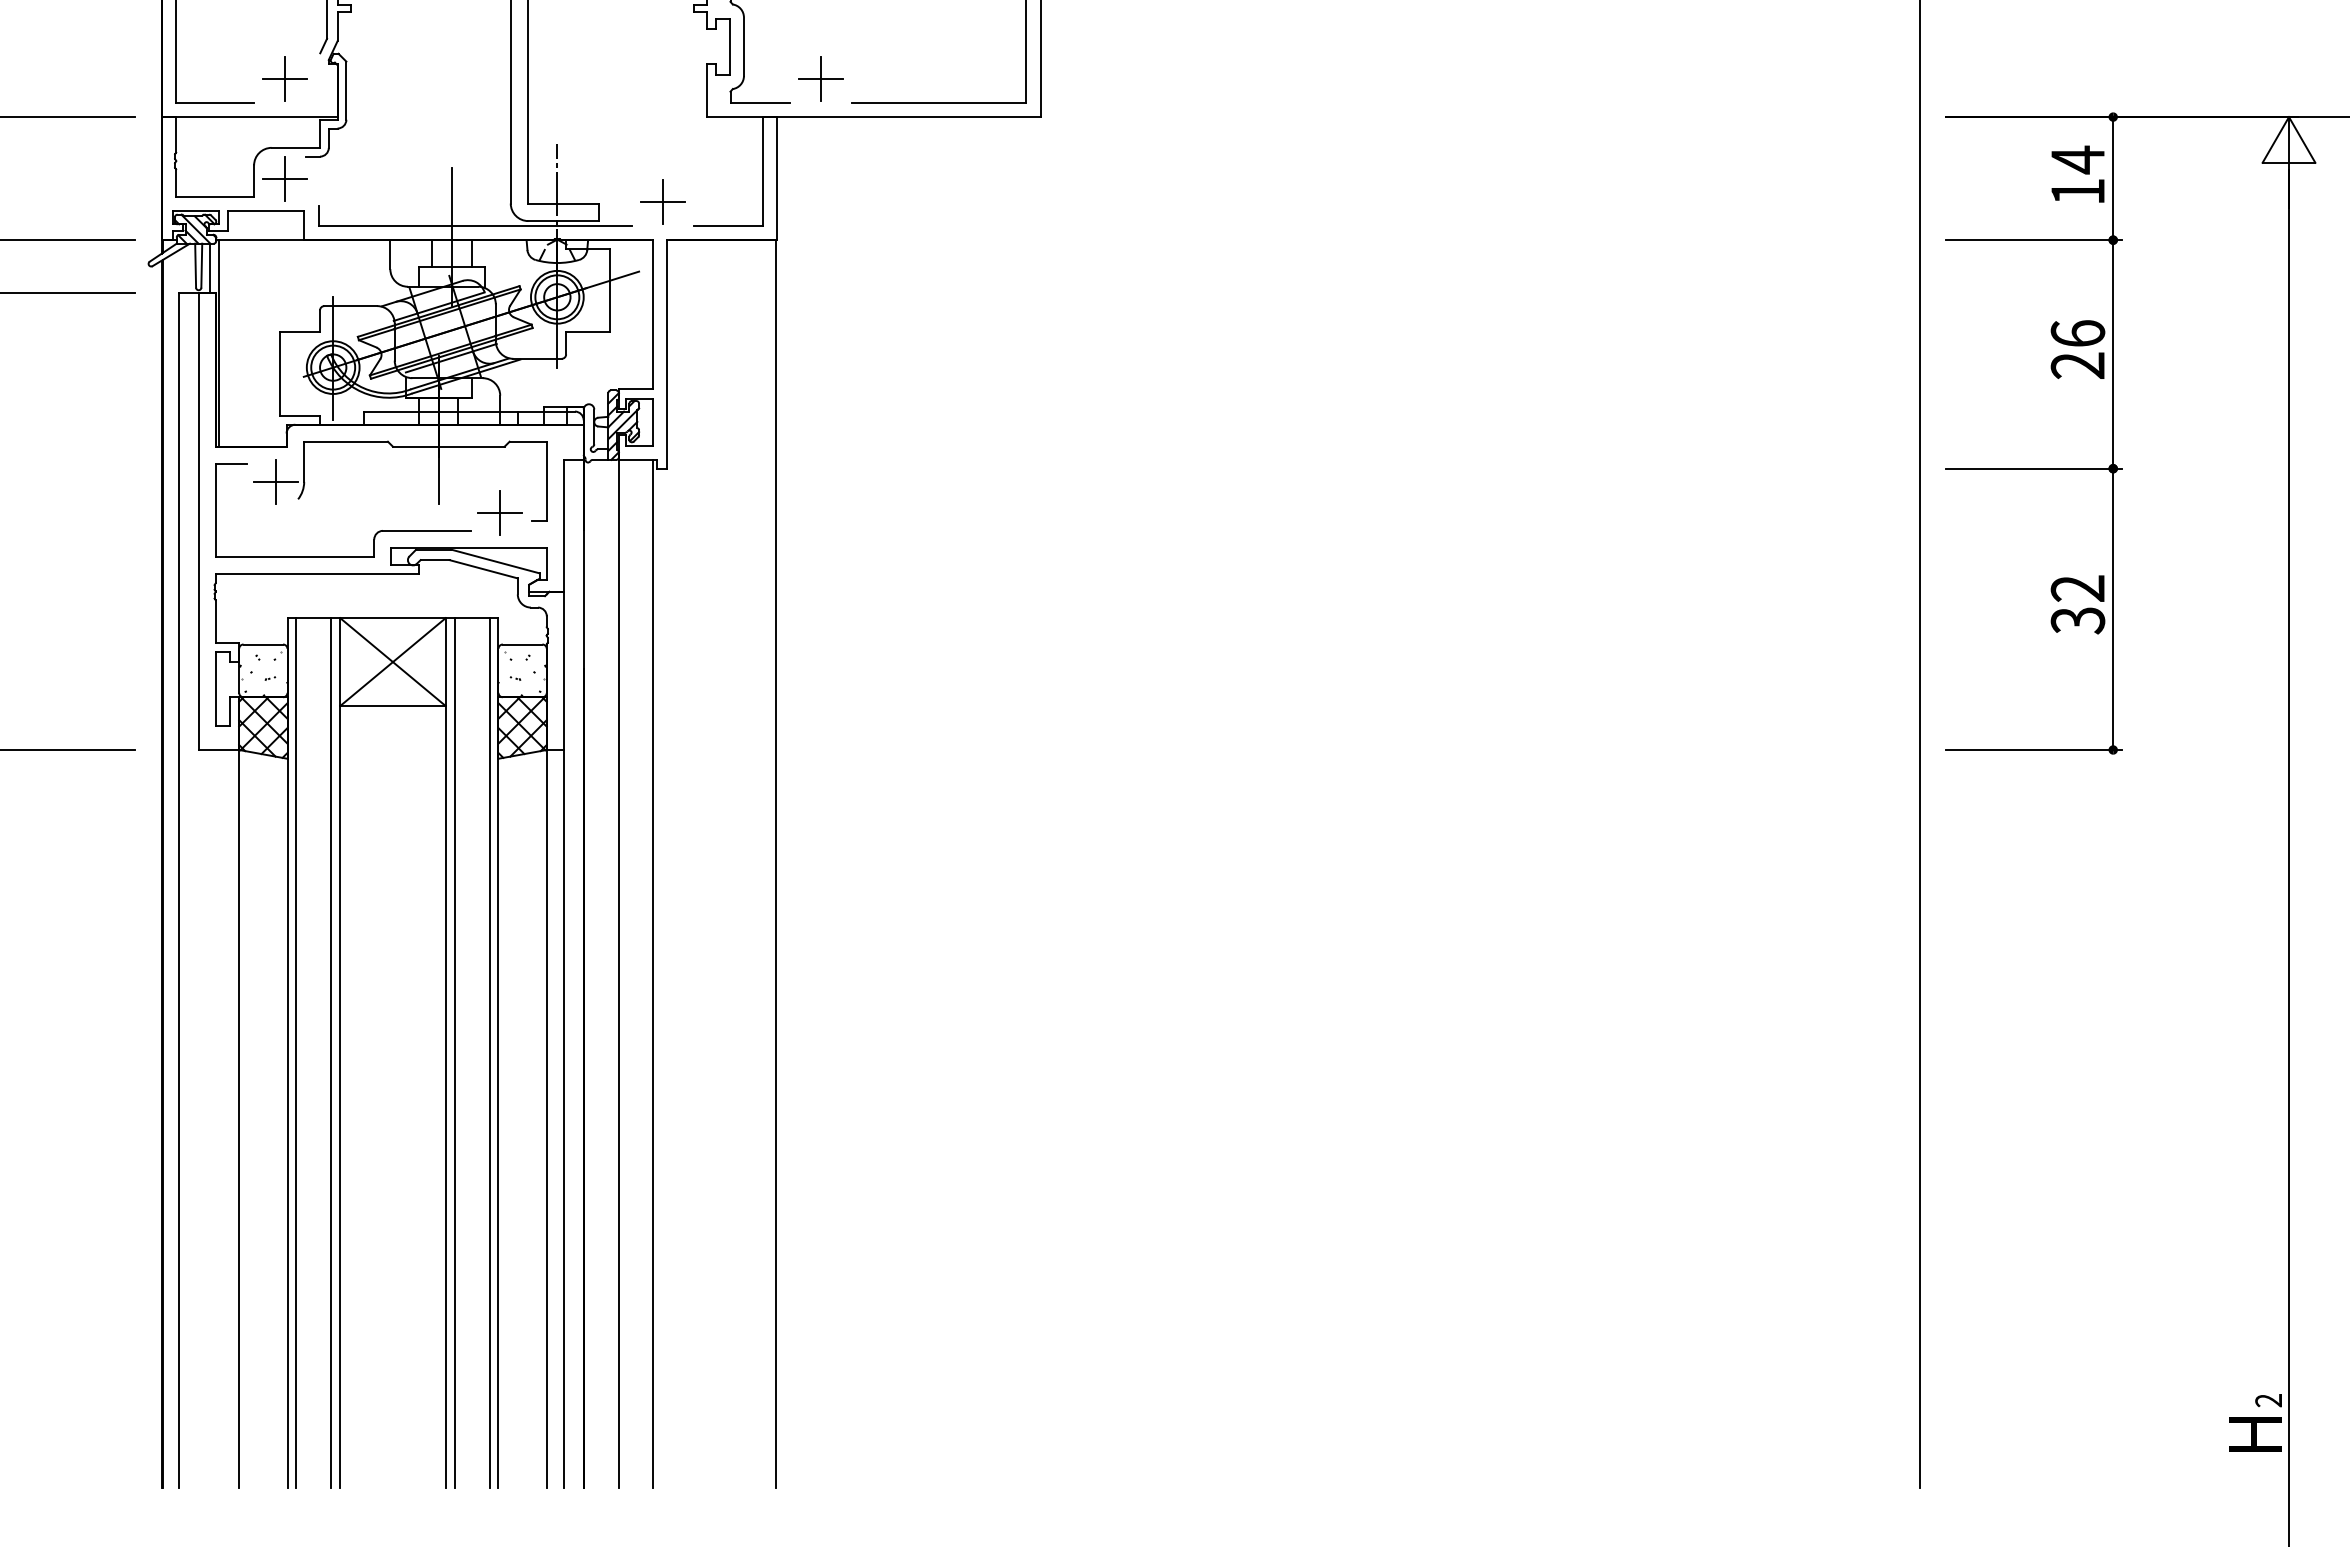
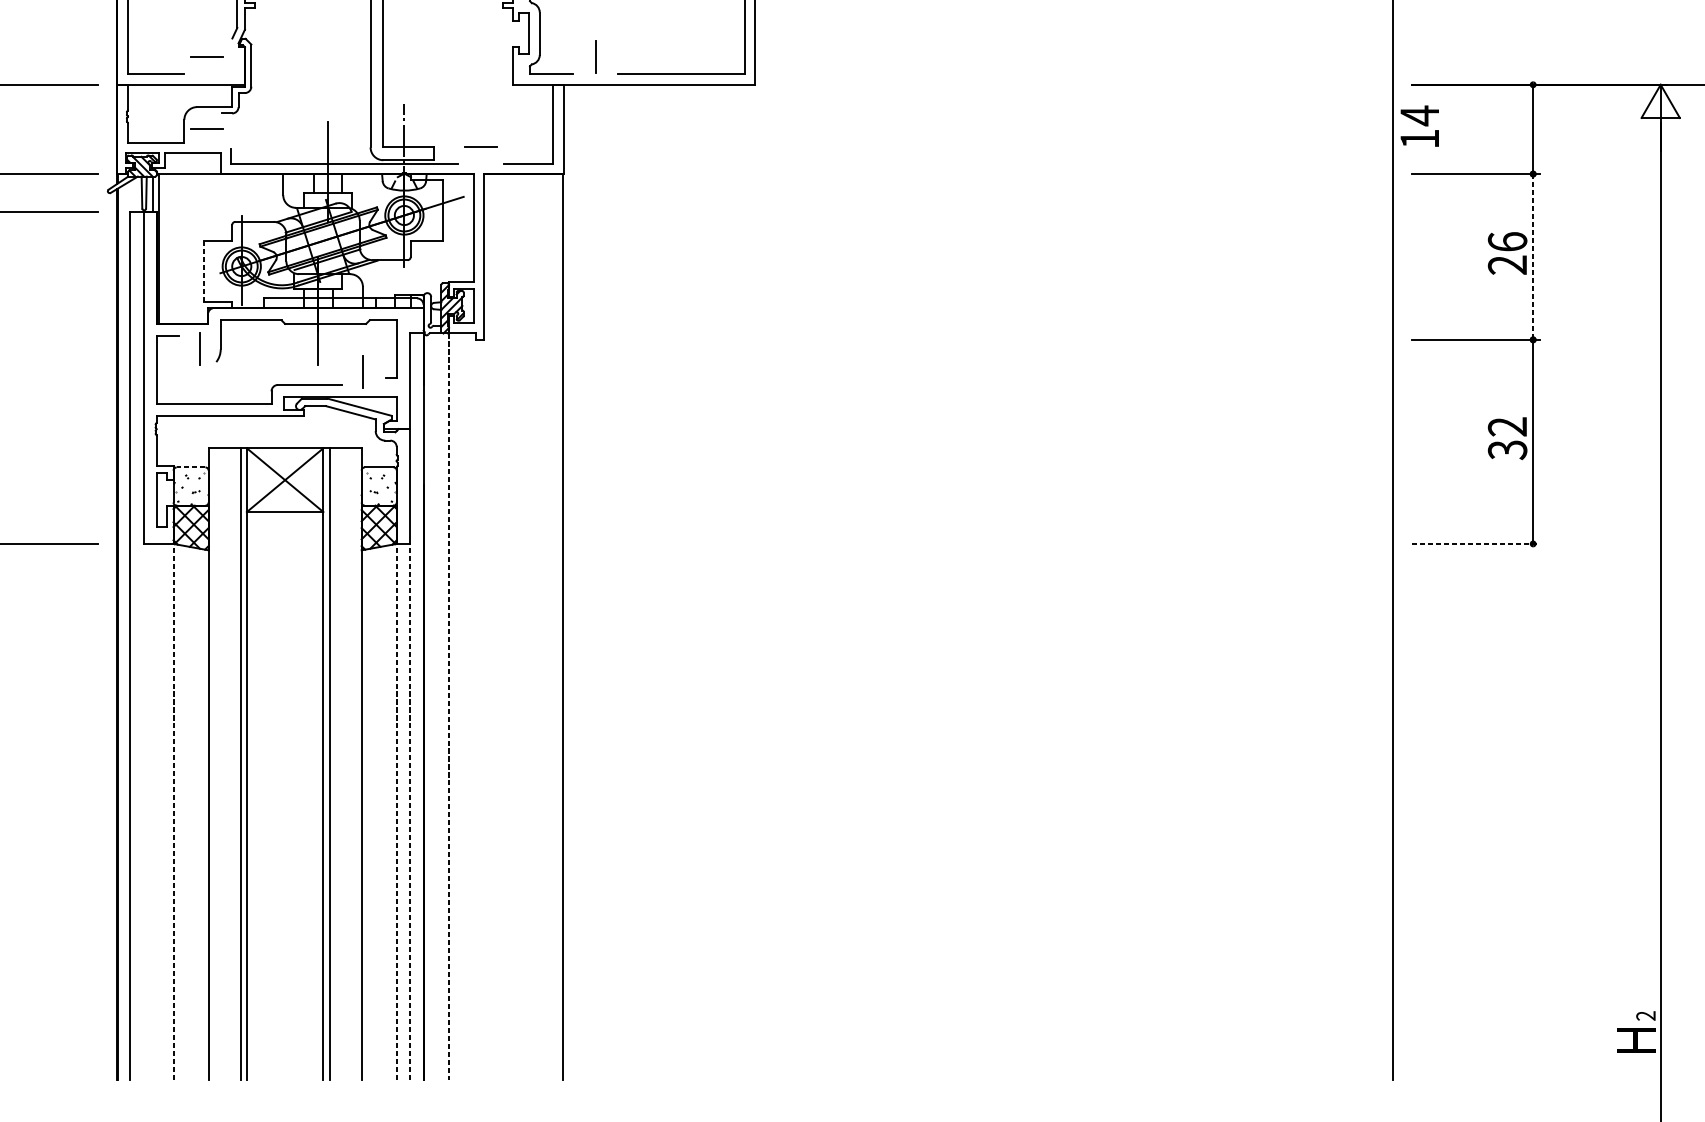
line: (284, 79) -> (206, 57), removed
line: (821, 79) -> (596, 57), removed
text: (2077, 173) -> (1419, 125), moved
line: (284, 178) -> (206, 129), removed
line: (662, 202) -> (480, 146), removed
line: (2113, 354) -> (1533, 257), solid -> dashed
line: (280, 374) -> (203, 271), solid -> dashed
line: (276, 481) -> (200, 349), removed
line: (500, 512) -> (363, 371), removed
line: (263, 644) -> (191, 467), solid -> dashed
line: (2034, 749) -> (1476, 543), solid -> dashed
line: (653, 973) -> (474, 706), removed
line: (618, 974) -> (448, 706), solid -> dashed
line: (296, 1053) -> (215, 764), removed
line: (489, 1053) -> (355, 764), removed
line: (239, 1118) -> (173, 811), solid -> dashed
line: (546, 1118) -> (396, 811), solid -> dashed
line: (564, 1118) -> (409, 811), solid -> dashed

